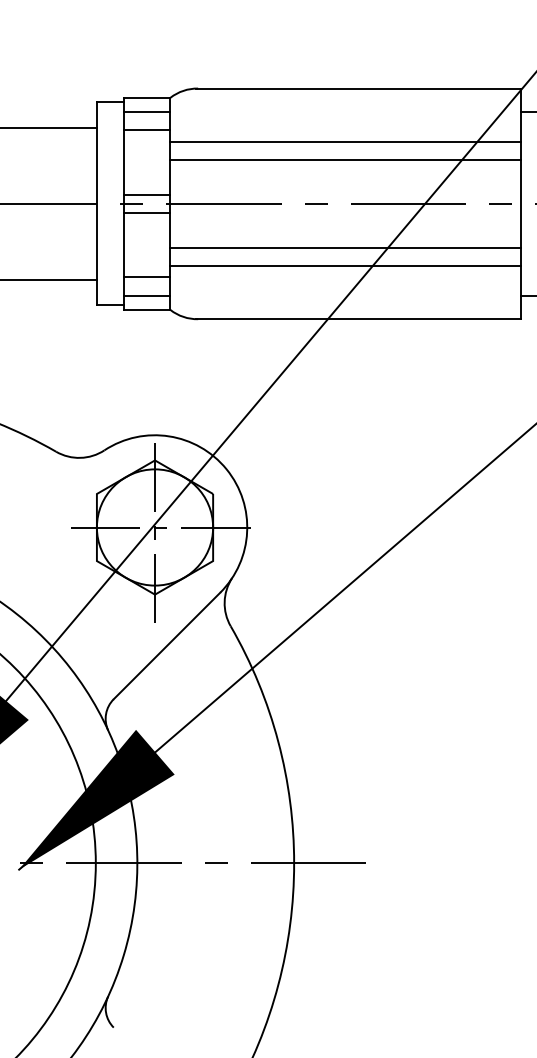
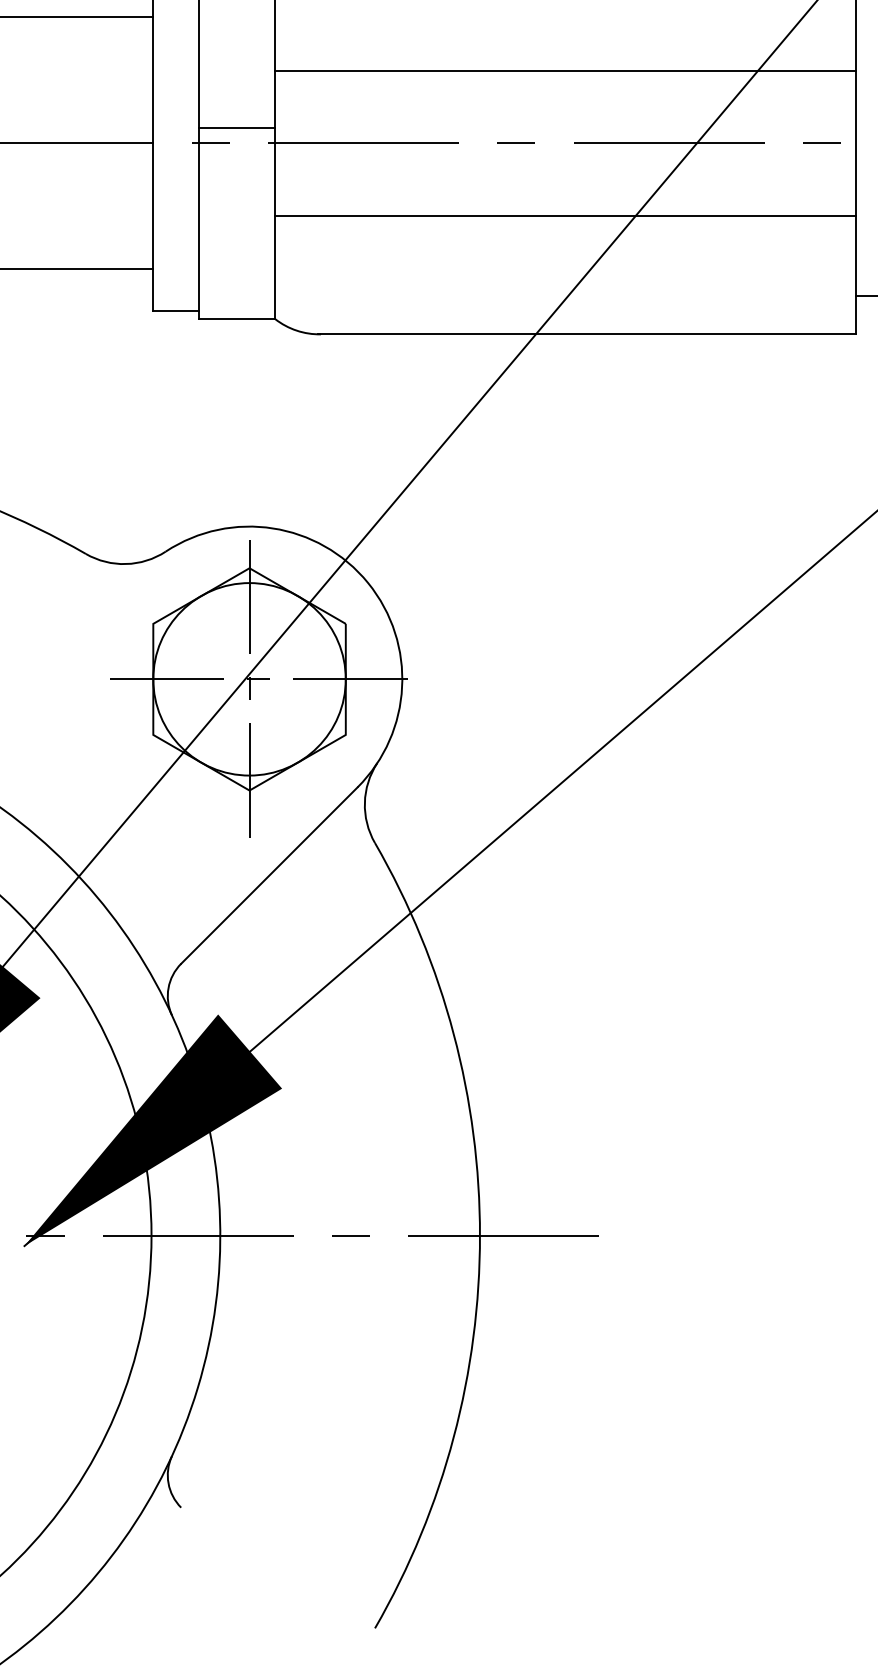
line: (147, 130) -> (237, 21), removed
line: (345, 141) -> (565, 40), removed
line: (147, 213) -> (237, 159), removed
line: (345, 266) -> (565, 247), removed
line: (147, 277) -> (237, 265), removed
line: (147, 295) -> (237, 295), removed

